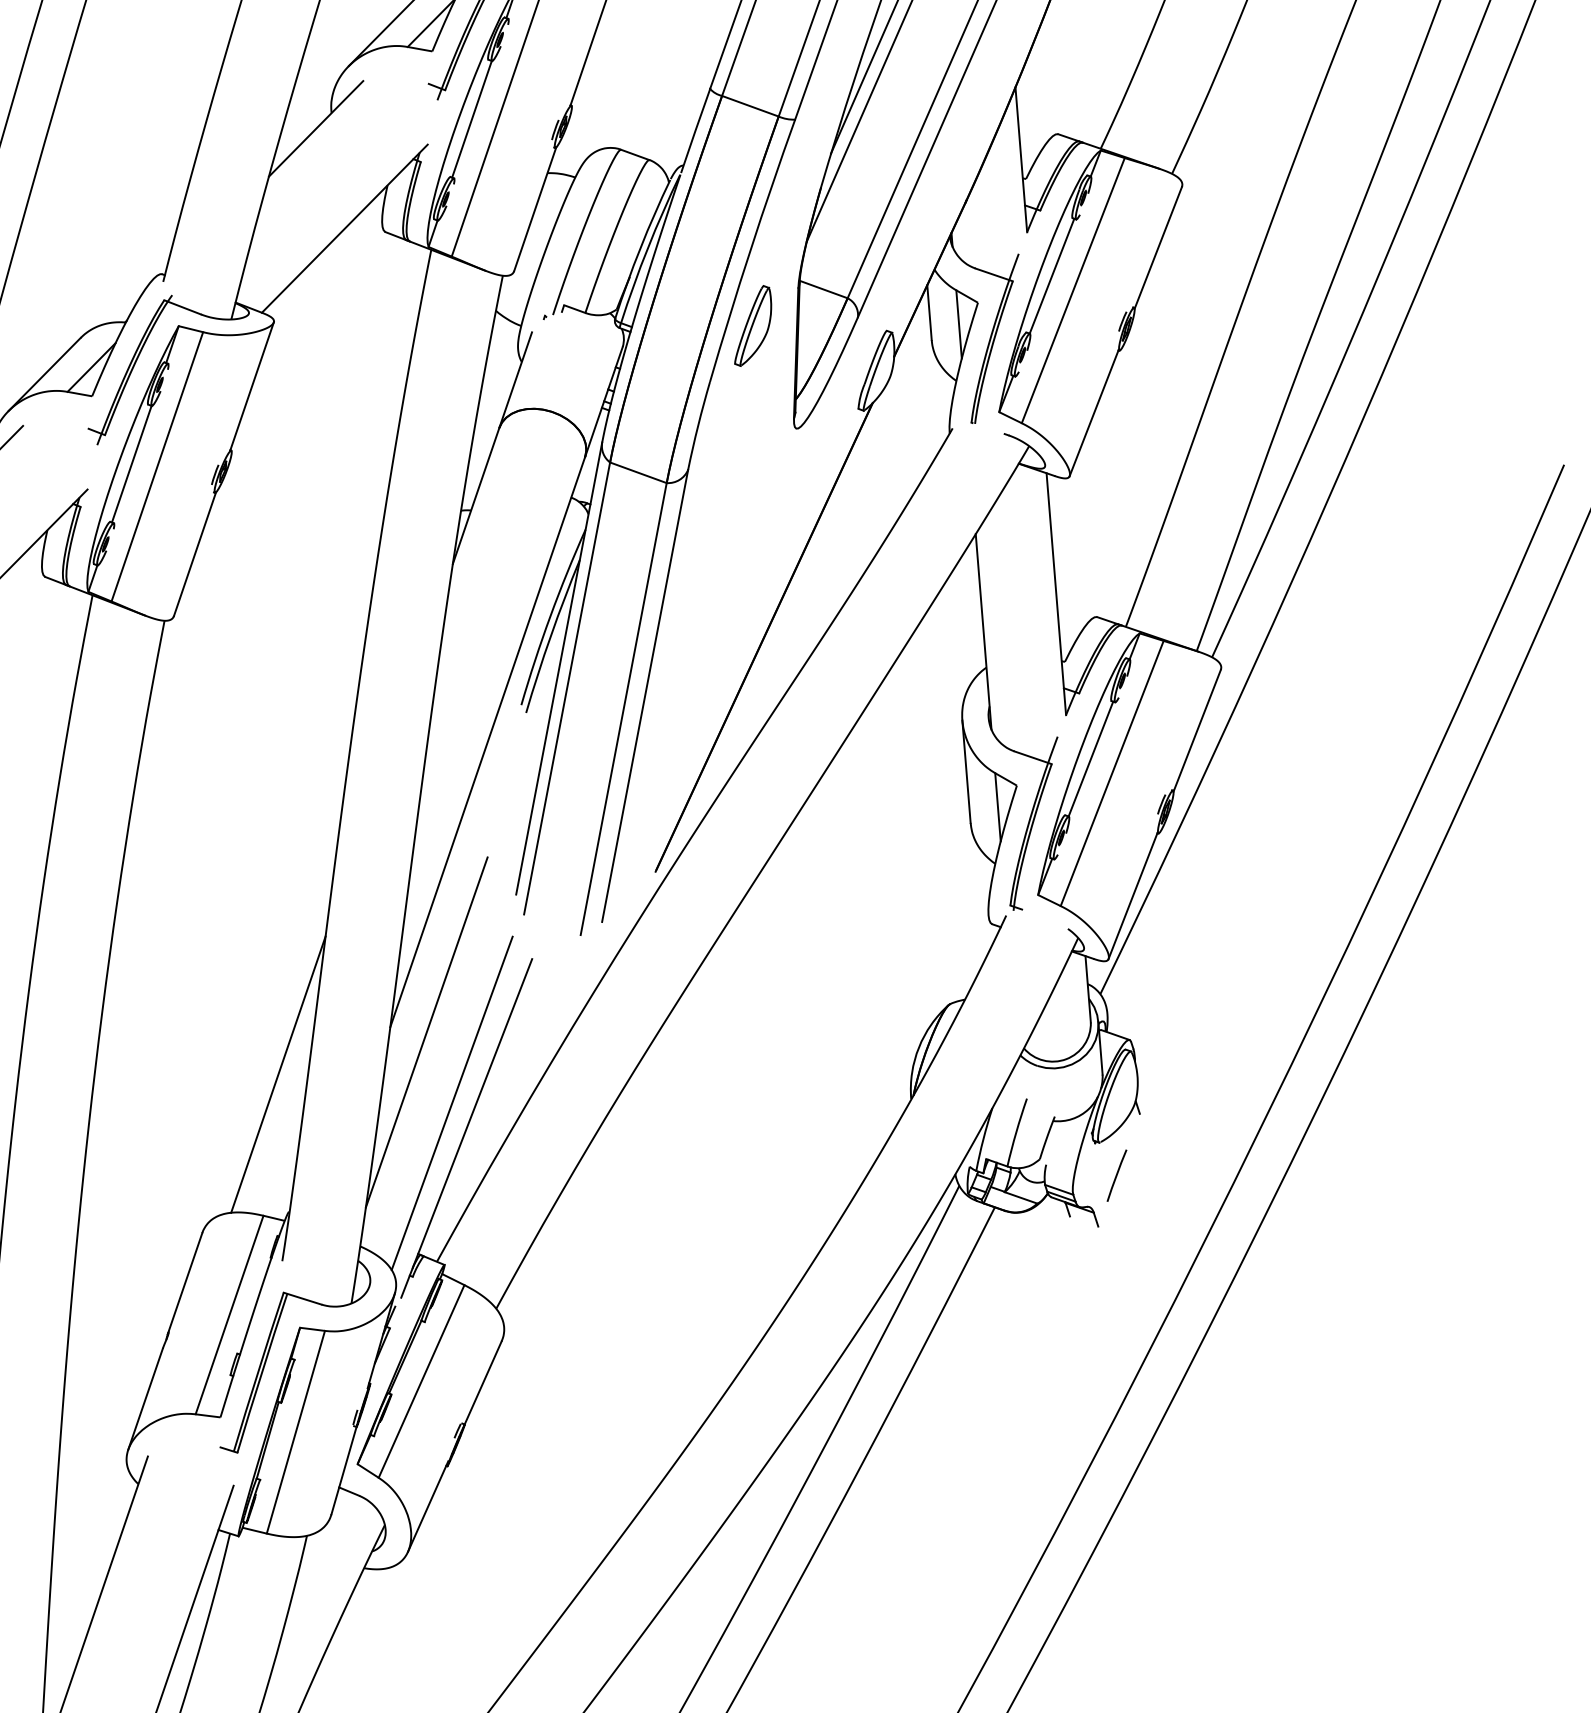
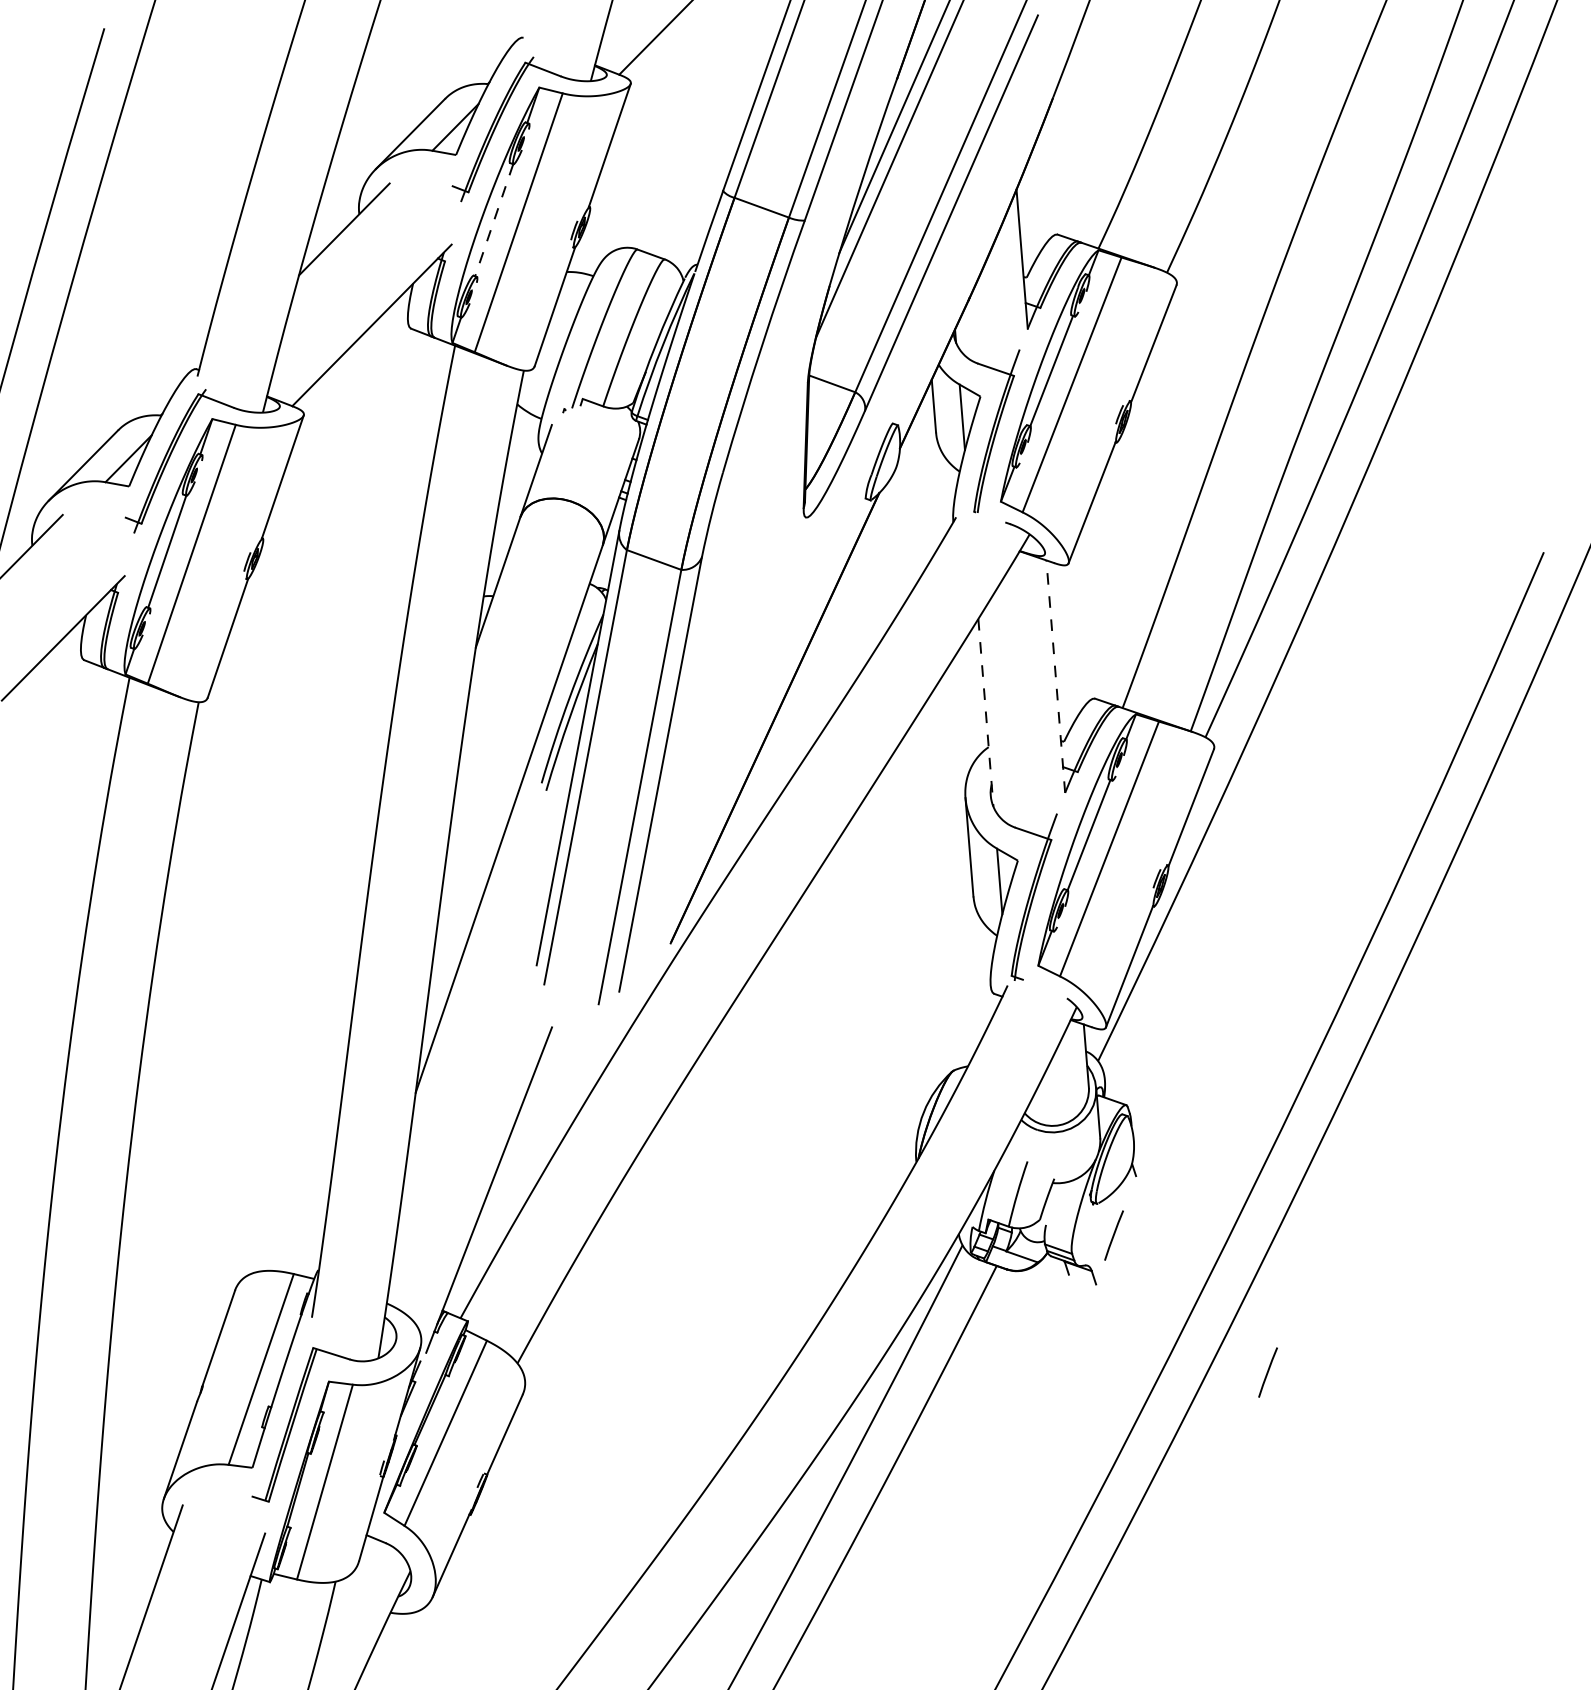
line: (472, 119) -> (494, 220), solid -> dashed
part: (753, 325) -> (764, 418), removed
line: (1056, 594) -> (1055, 676), solid -> dashed
line: (983, 632) -> (985, 713), solid -> dashed
line: (426, 1032) -> (450, 1097), removed
line: (277, 1074) -> (307, 1138), removed
line: (452, 1102) -> (475, 1165), removed
line: (1276, 1318) -> (1267, 1372), added

